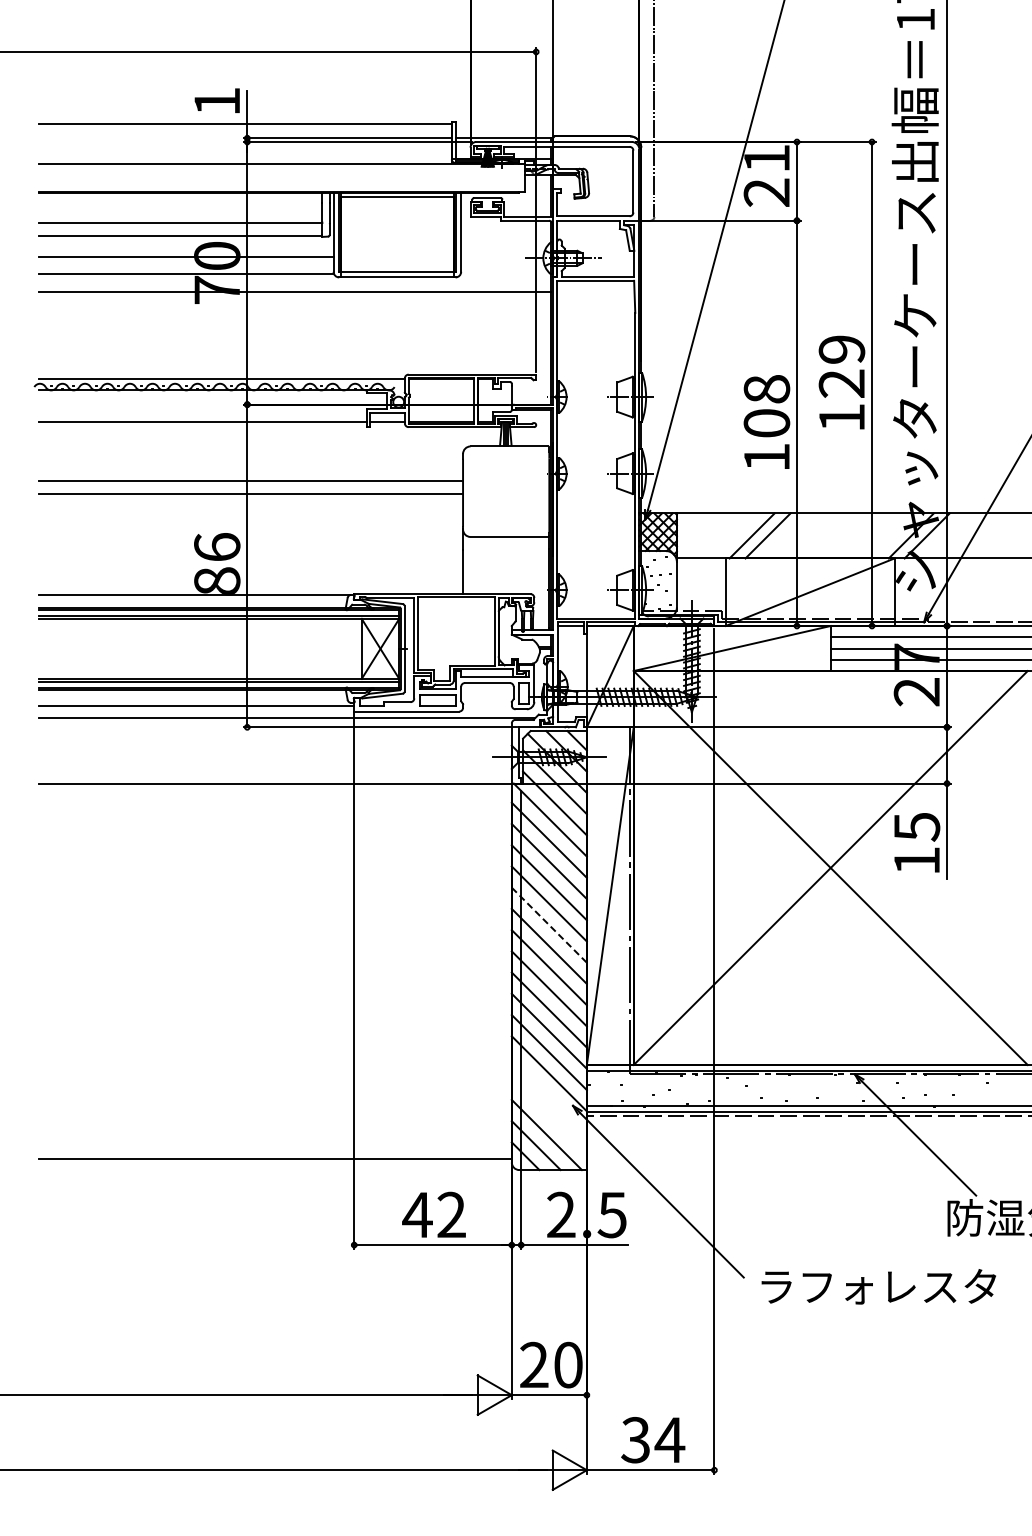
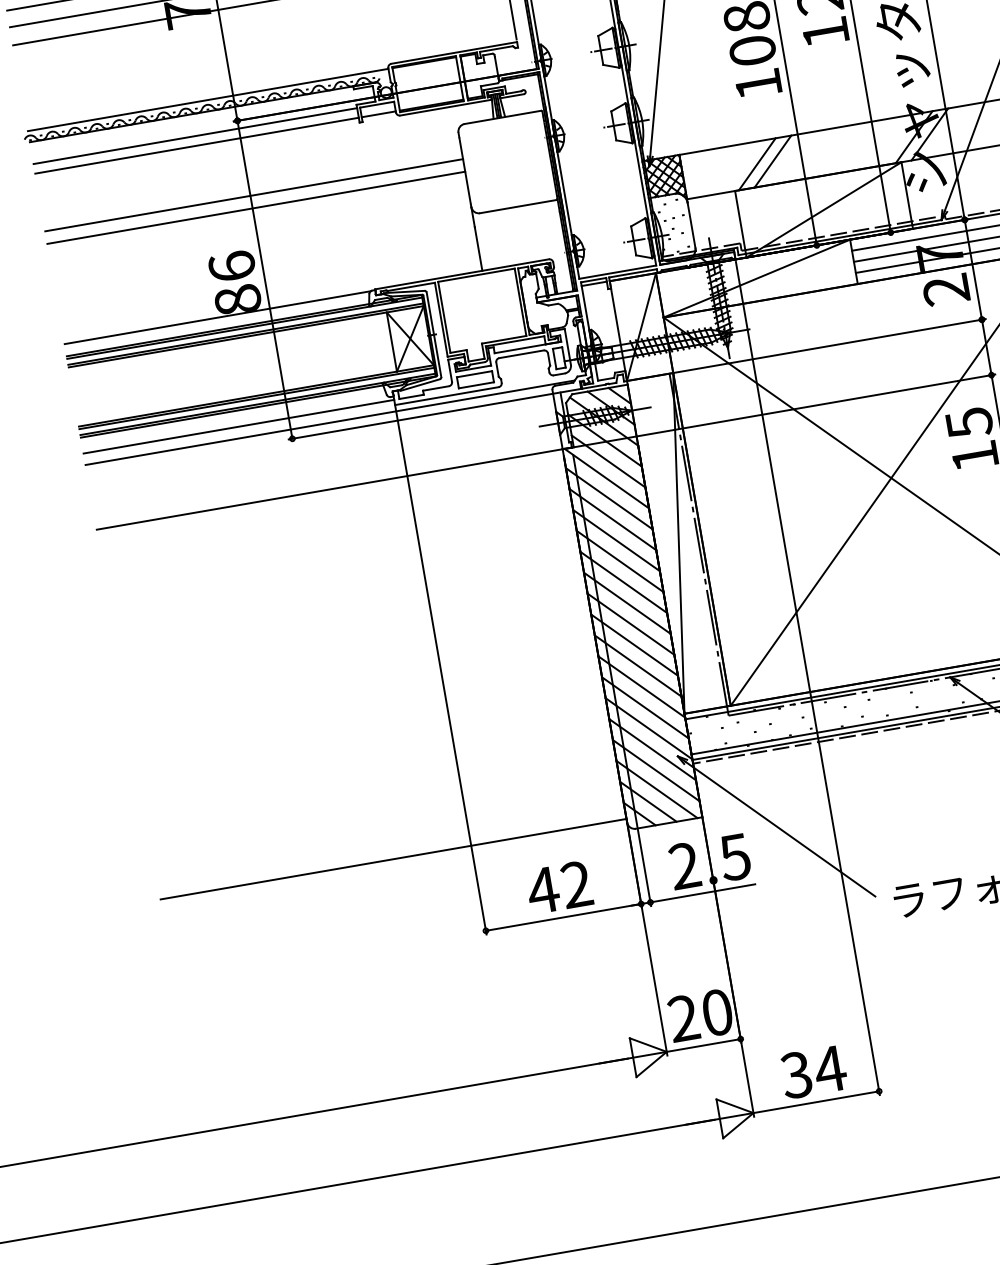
line: (203, 412) -> (195, 136), added
line: (549, 925) -> (623, 582), dashed -> solid
line: (548, 1094) -> (651, 749), added
line: (548, 1115) -> (655, 770), added

